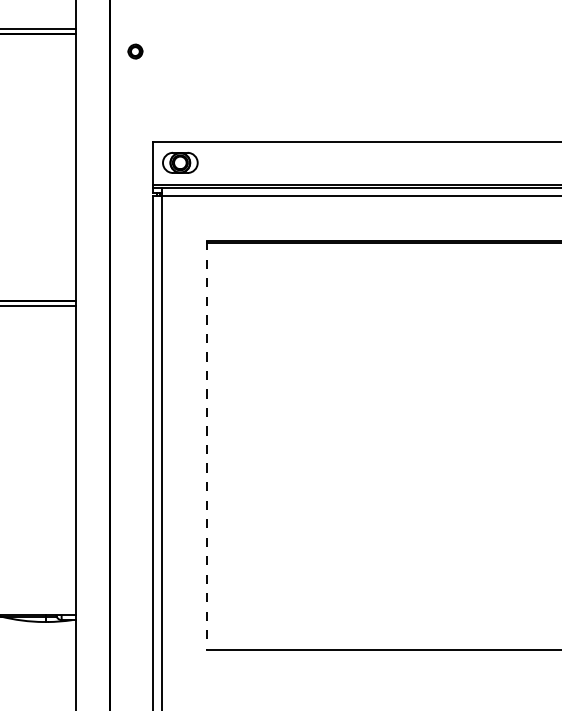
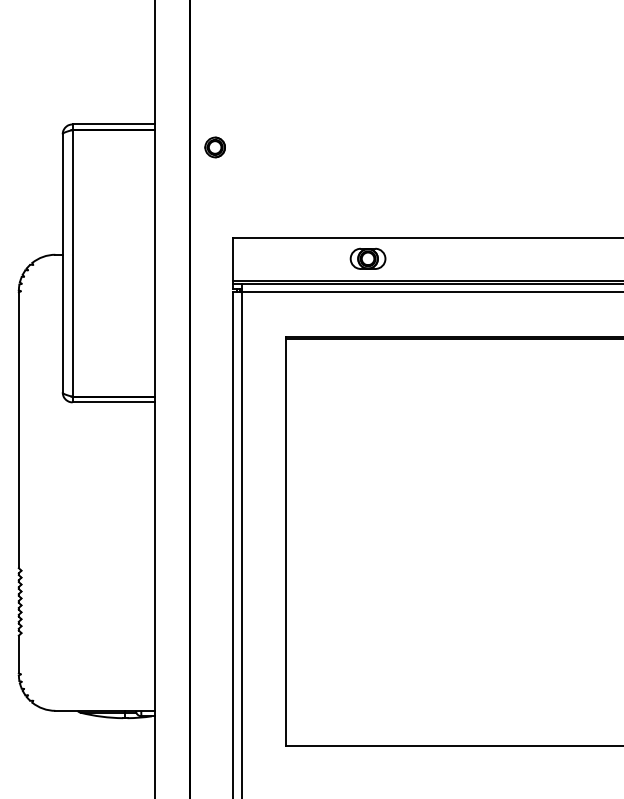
part: (134, 51) -> (214, 147), size x1.43
part: (179, 162) -> (367, 258), moved
line: (206, 445) -> (286, 541), dashed -> solid

